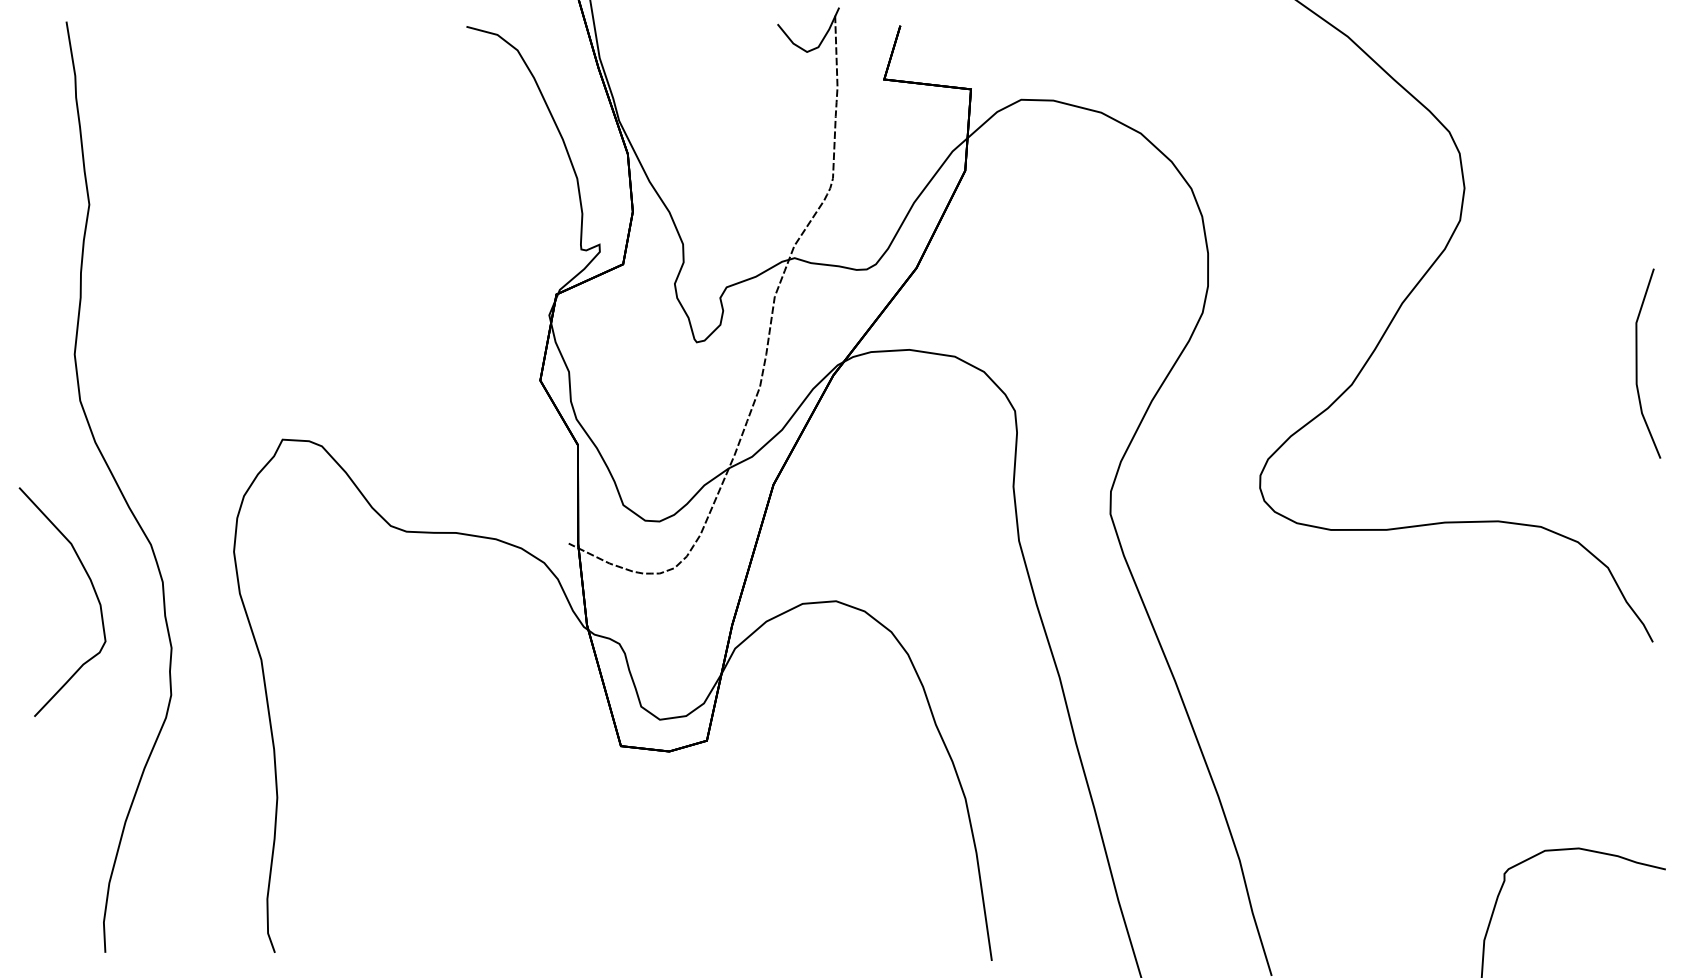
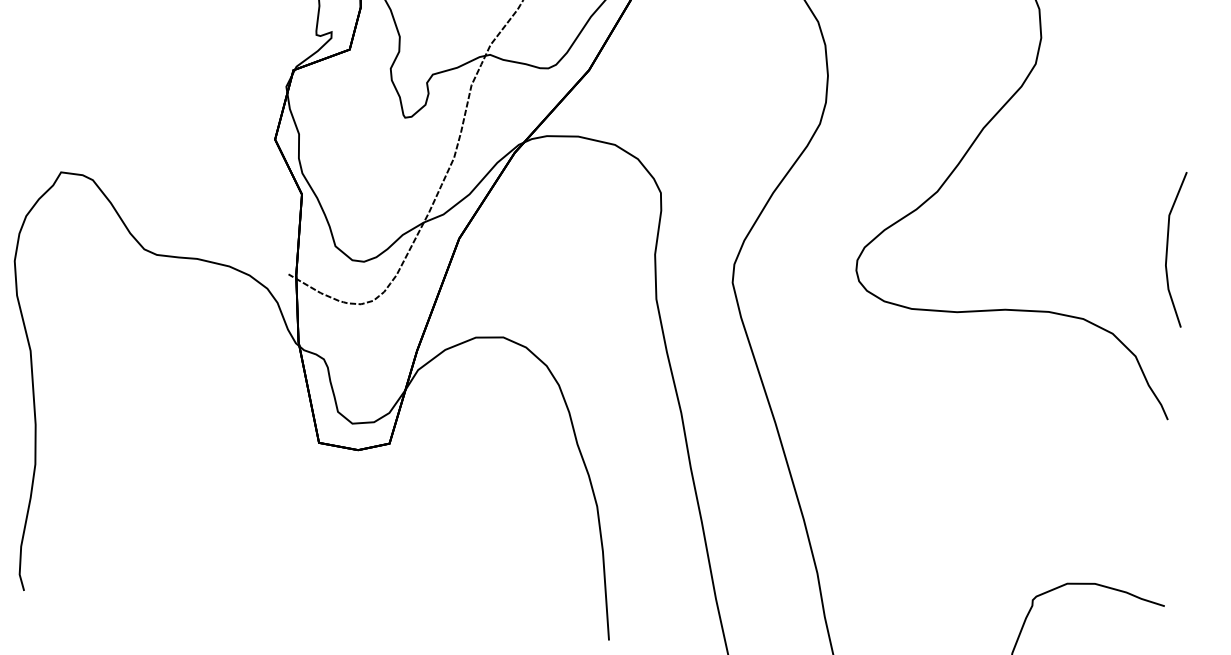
line: (1637, 363) -> (1167, 248), moved

